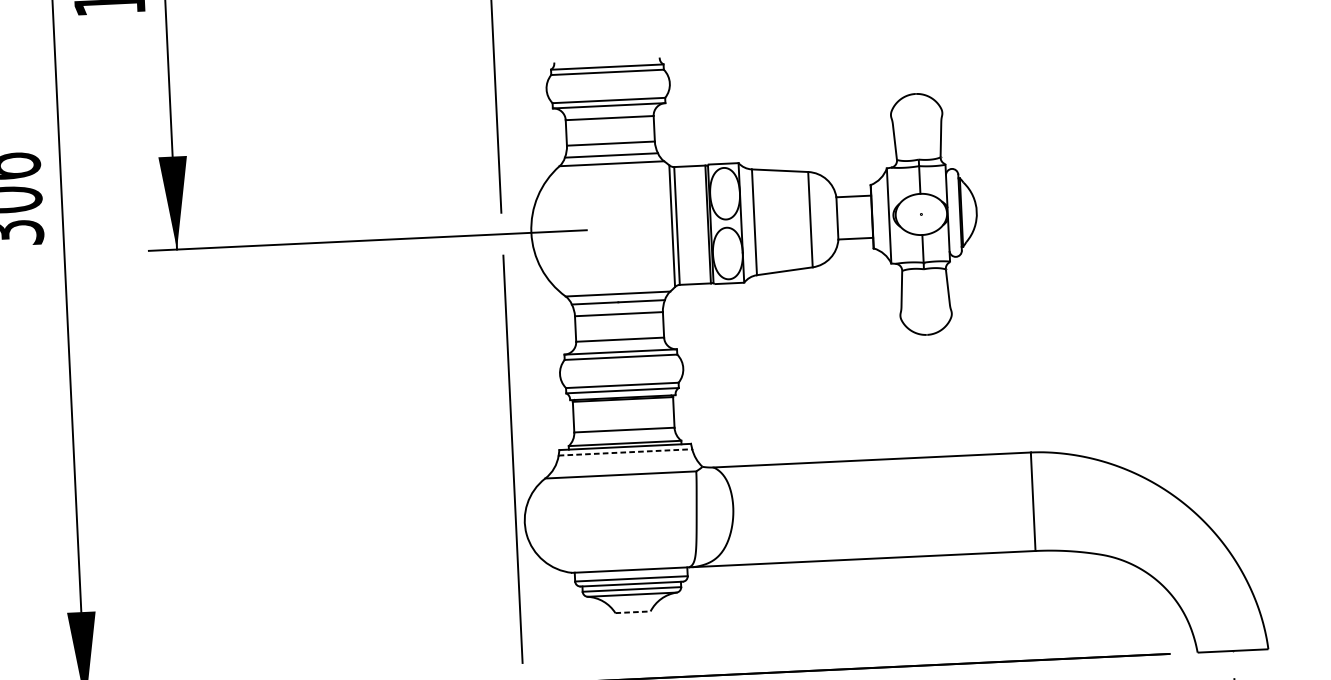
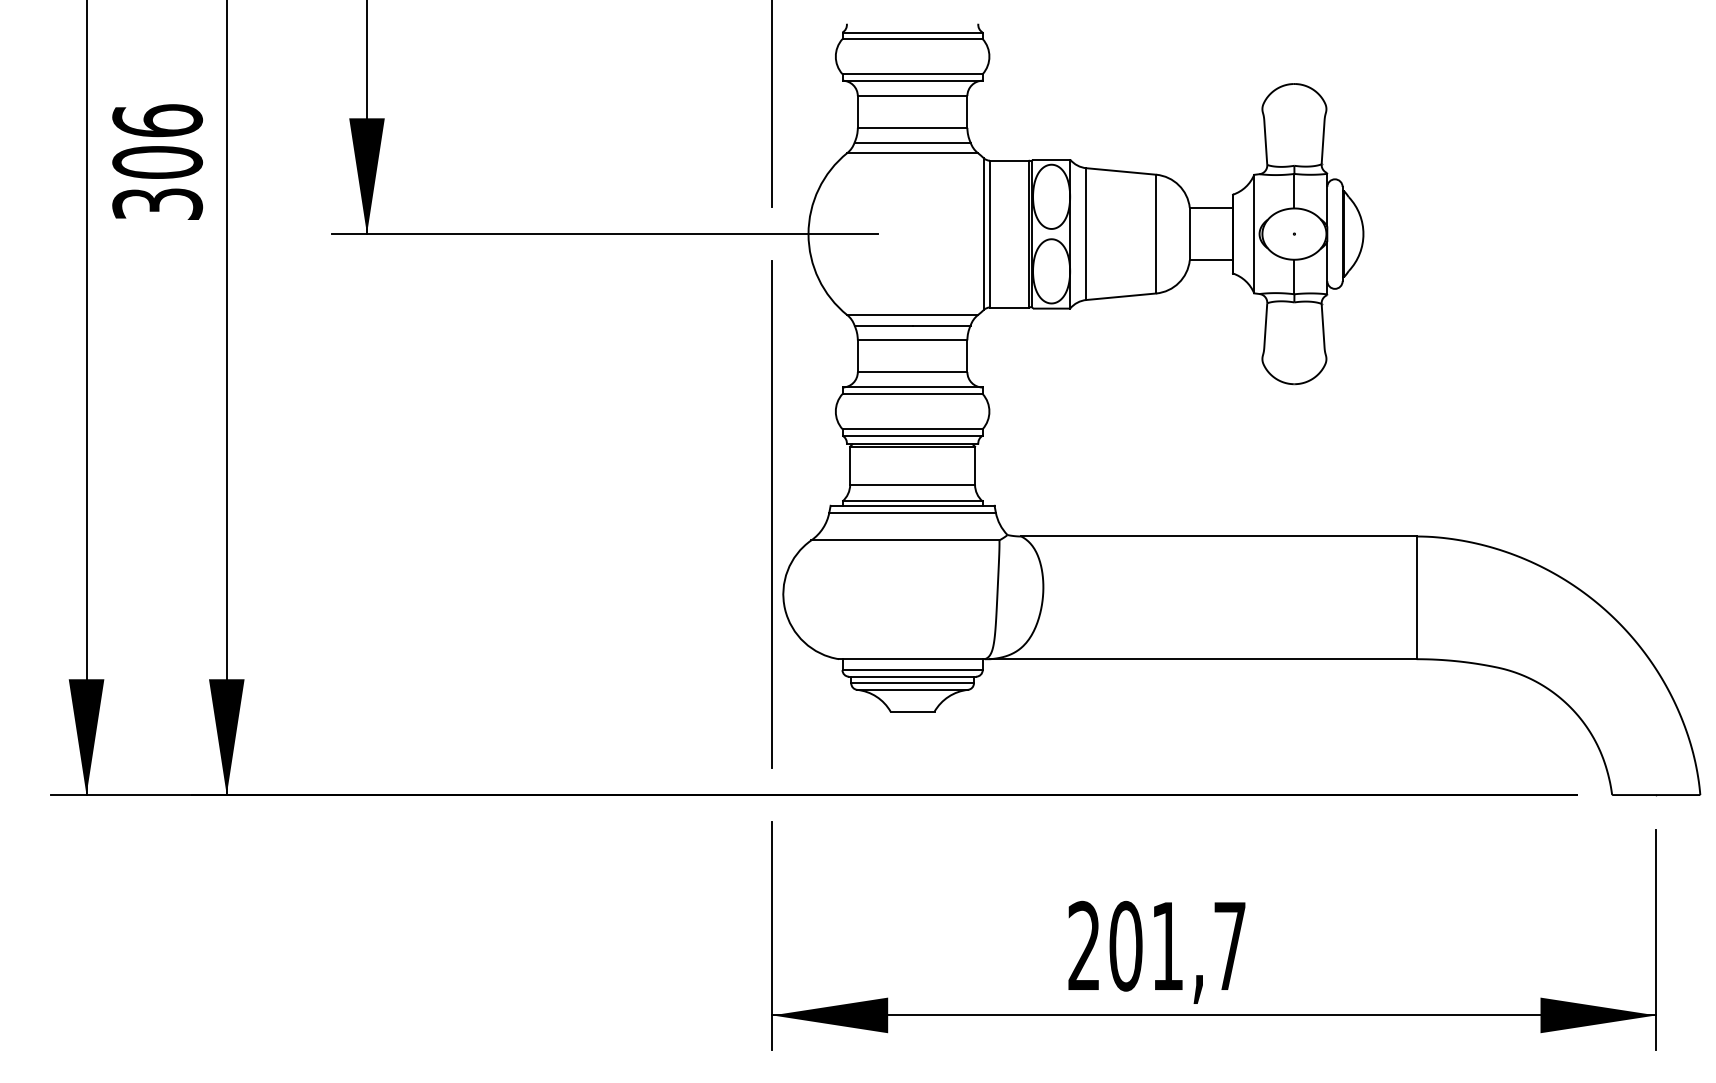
line: (626, 452) -> (913, 512), dashed -> solid
line: (632, 612) -> (912, 711), dashed -> solid

